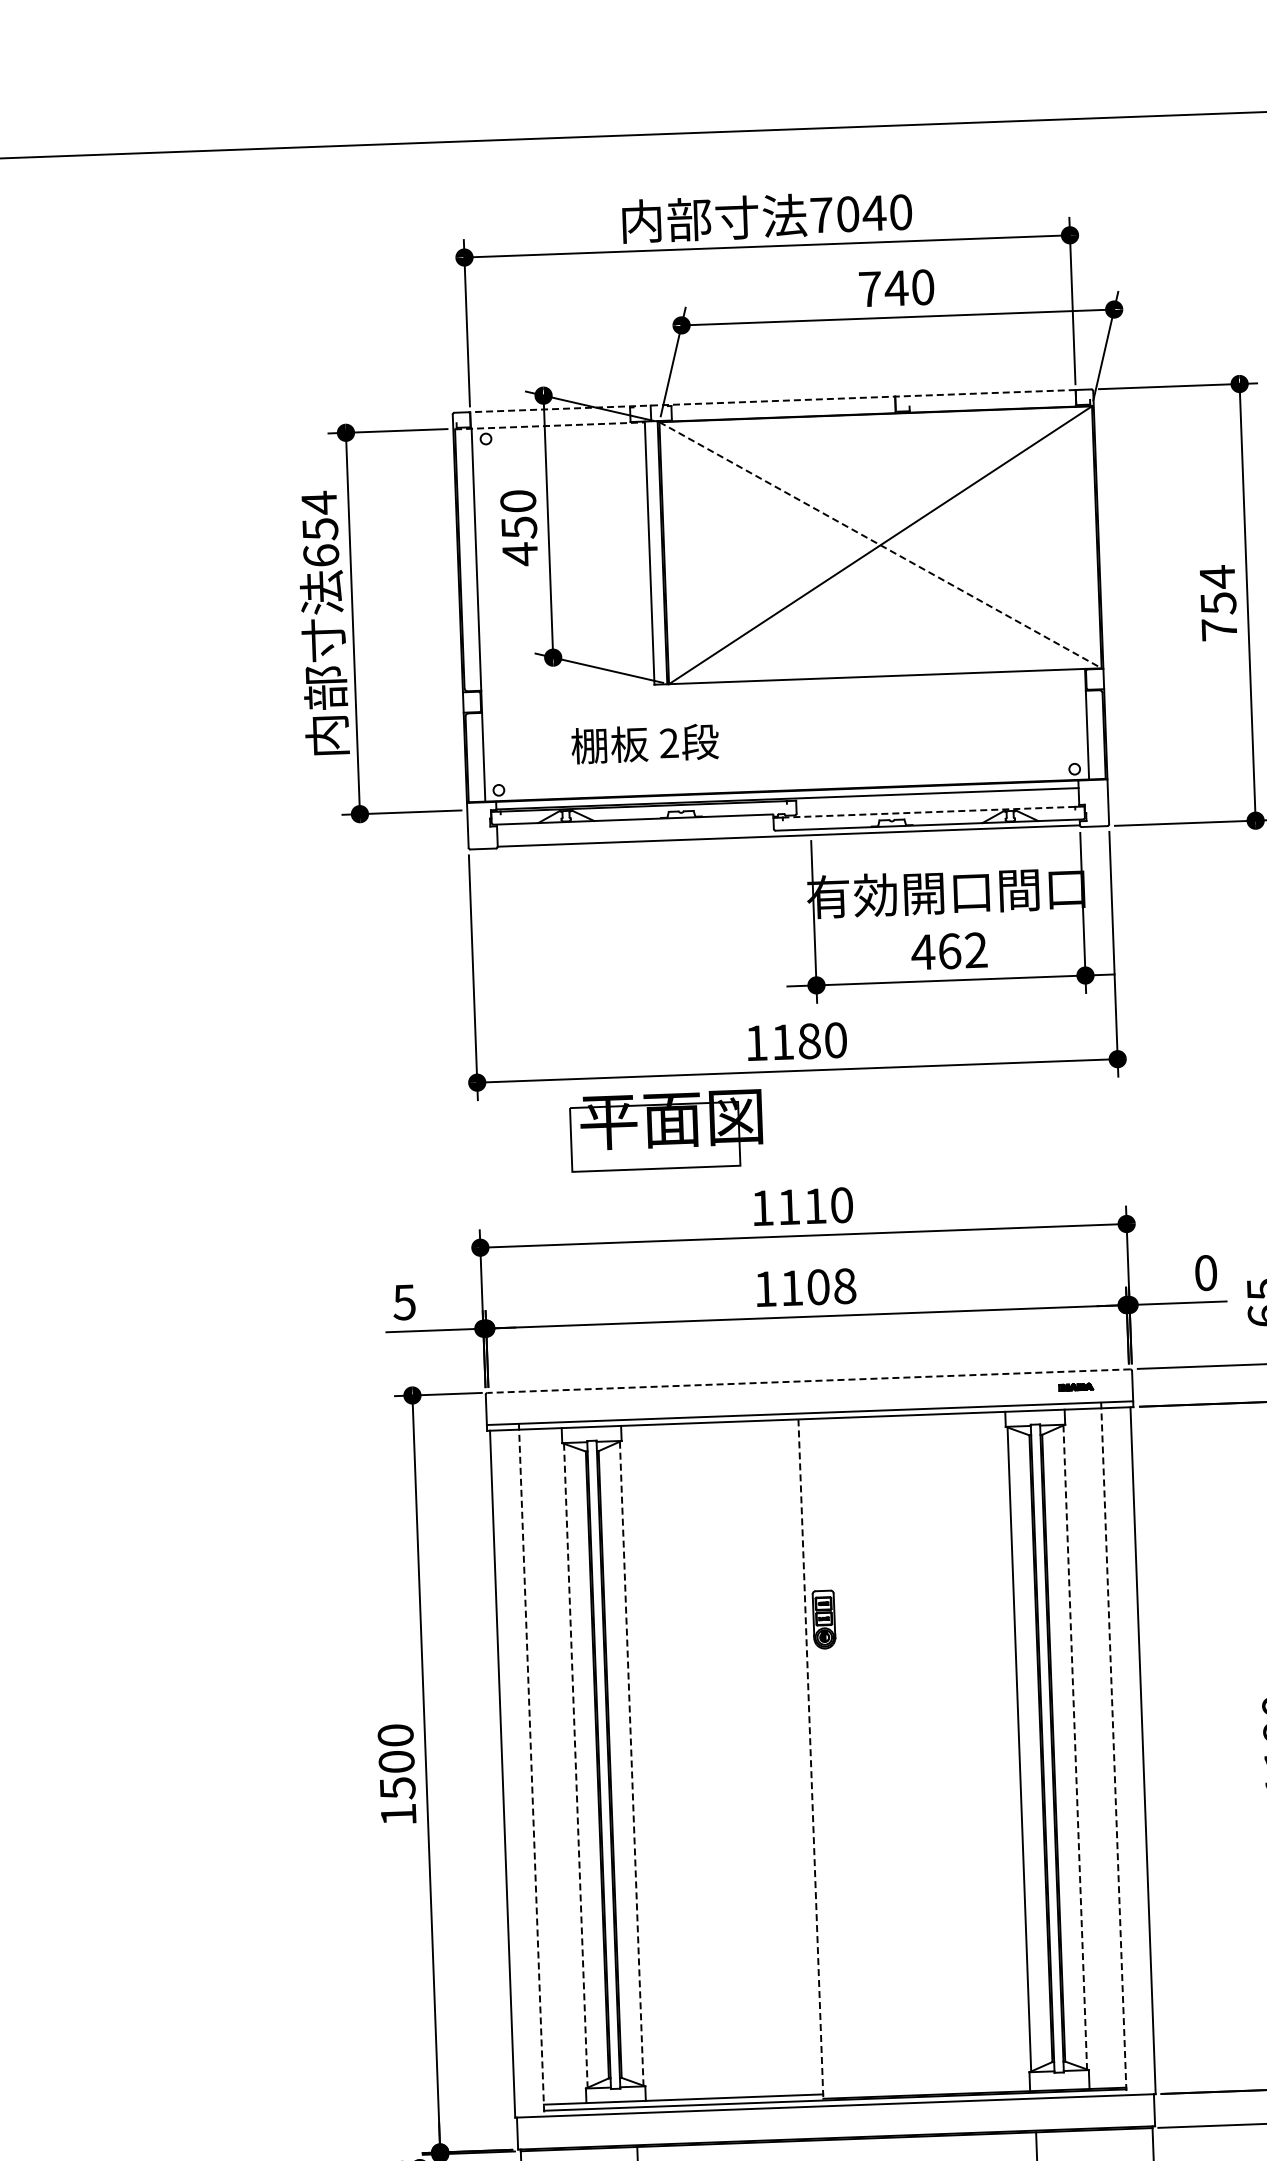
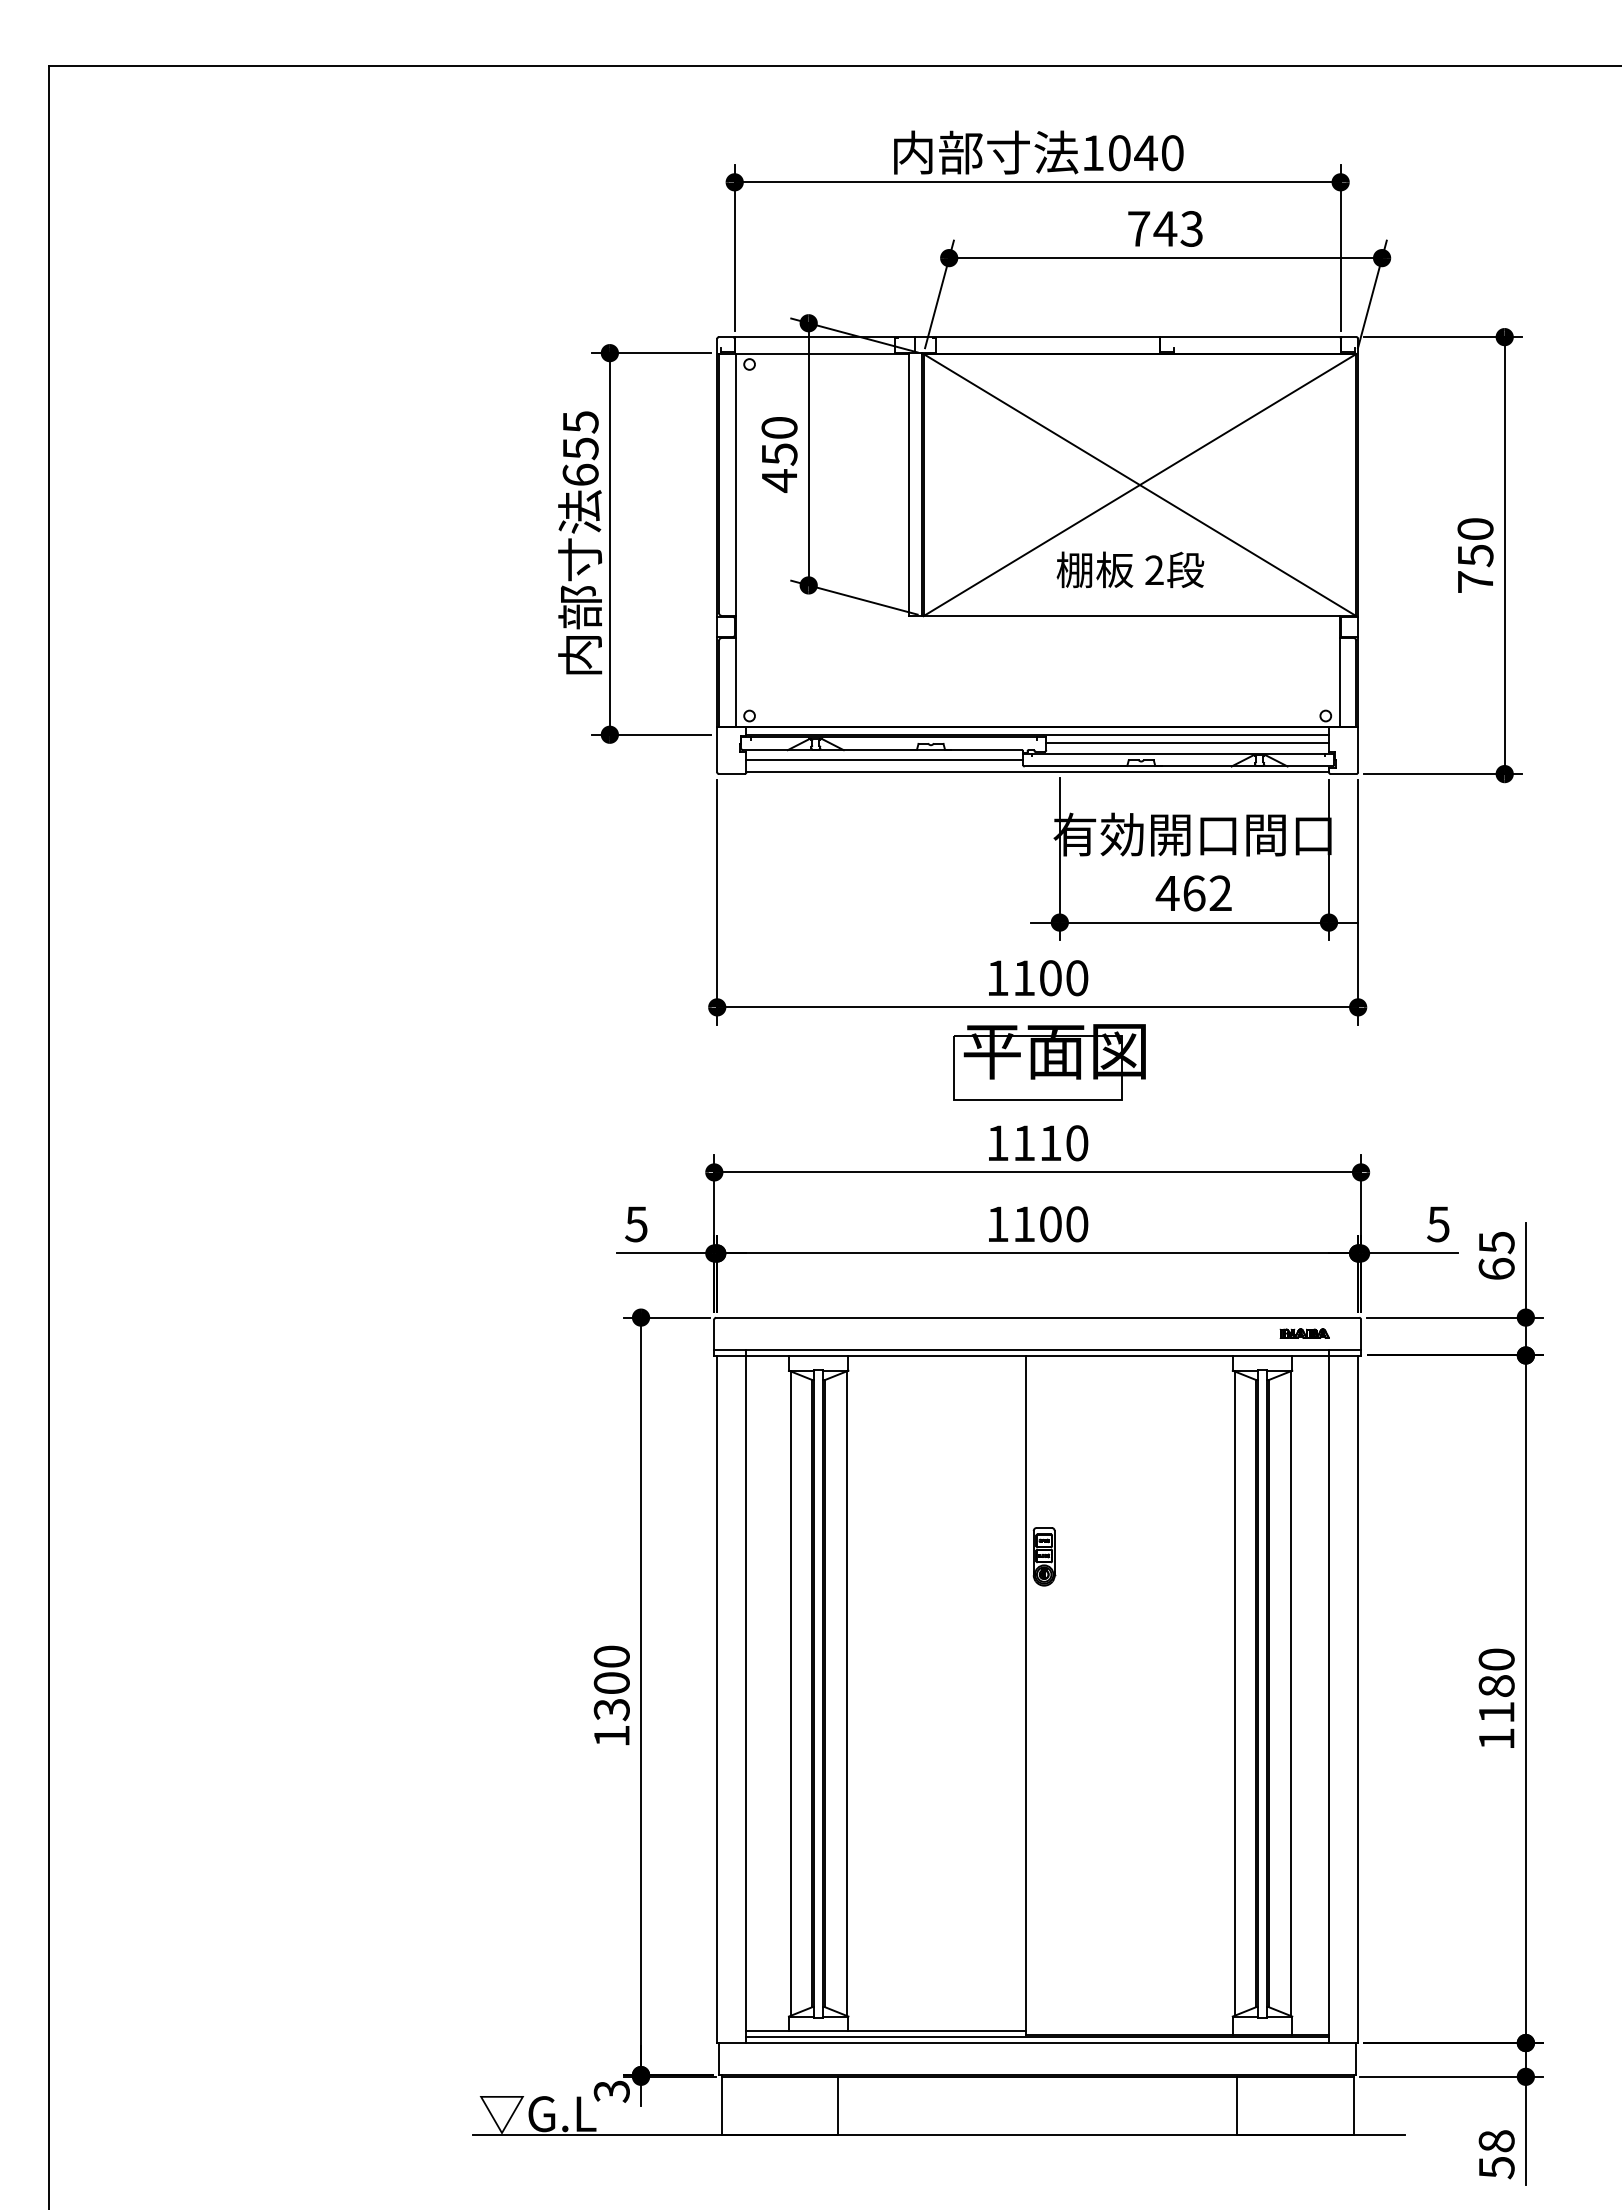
text: (821, 214) -> (1093, 152), 7040 -> 1040
text: (922, 286) -> (1191, 228), 740 -> 743
line: (772, 401) -> (1037, 337), dashed -> solid
line: (549, 425) -> (813, 353), dashed -> solid
text: (319, 503) -> (580, 422), 654 -> 655
line: (881, 545) -> (1140, 485), dashed -> solid
text: (1217, 577) -> (1475, 529), 754 -> 750
text: (645, 743) -> (1130, 569), moved
line: (937, 801) -> (1187, 743), added
line: (928, 812) -> (1178, 753), dashed -> solid
line: (635, 828) -> (884, 759), added
text: (809, 1041) -> (1050, 978), 1180 -> 1100
part: (666, 1130) -> (1049, 1062), moved
text: (1205, 1273) -> (1438, 1224), 0 -> 5
text: (845, 1286) -> (1077, 1224), 1108 -> 1100
line: (808, 1380) -> (1037, 1317), dashed -> solid
part: (1076, 1387) -> (1304, 1333), size x1.43
line: (1075, 1748) -> (1290, 1694), dashed -> solid
line: (1114, 1748) -> (1329, 1696), dashed -> solid
line: (810, 1759) -> (1025, 1695), dashed -> solid
line: (631, 1764) -> (846, 1694), dashed -> solid
line: (575, 1766) -> (790, 1694), dashed -> solid
line: (531, 1770) -> (746, 1696), dashed -> solid
text: (397, 1789) -> (611, 1710), 1500 -> 1300

